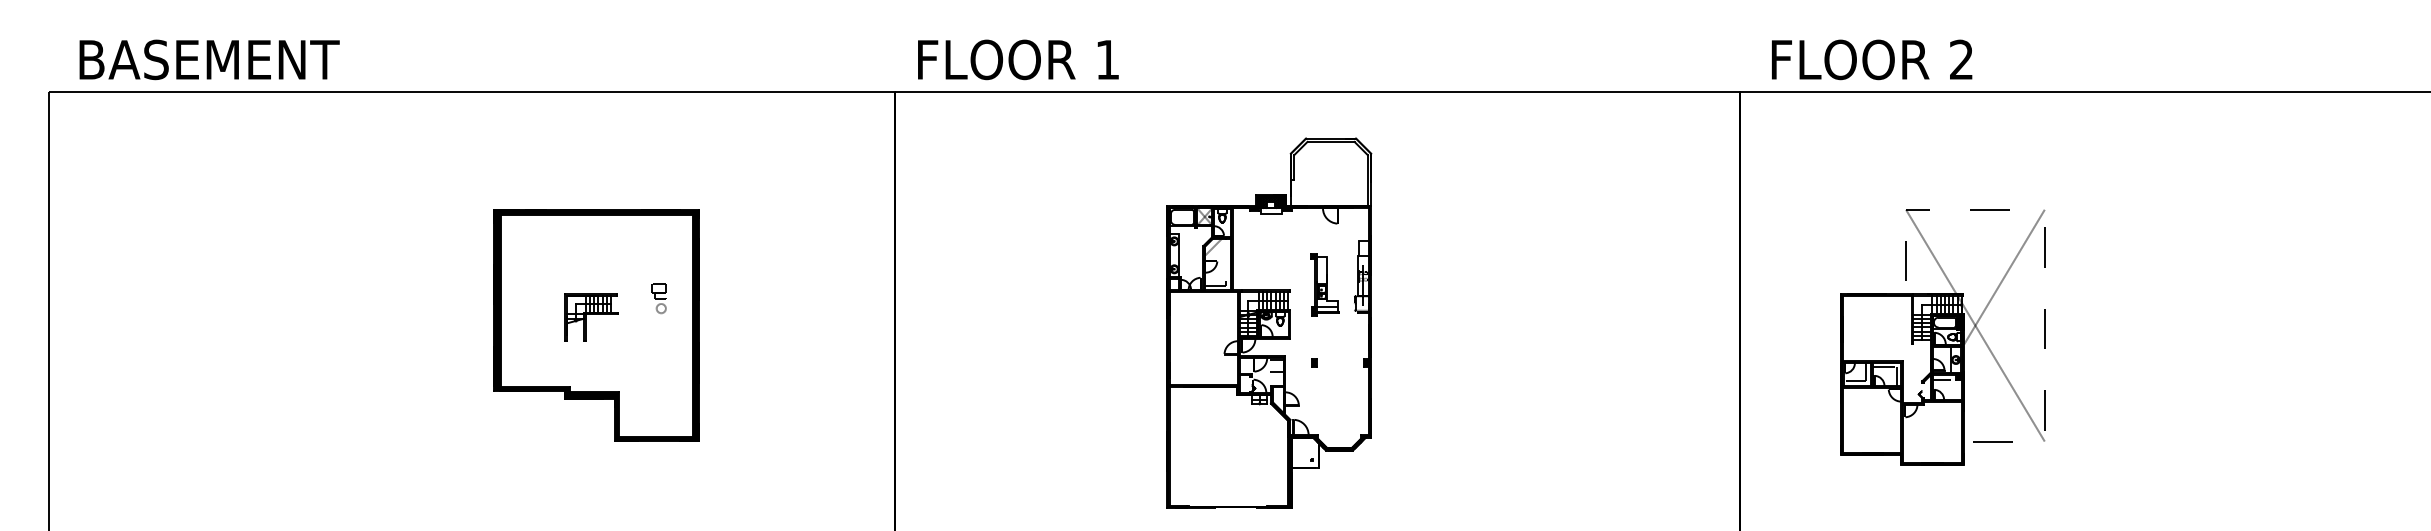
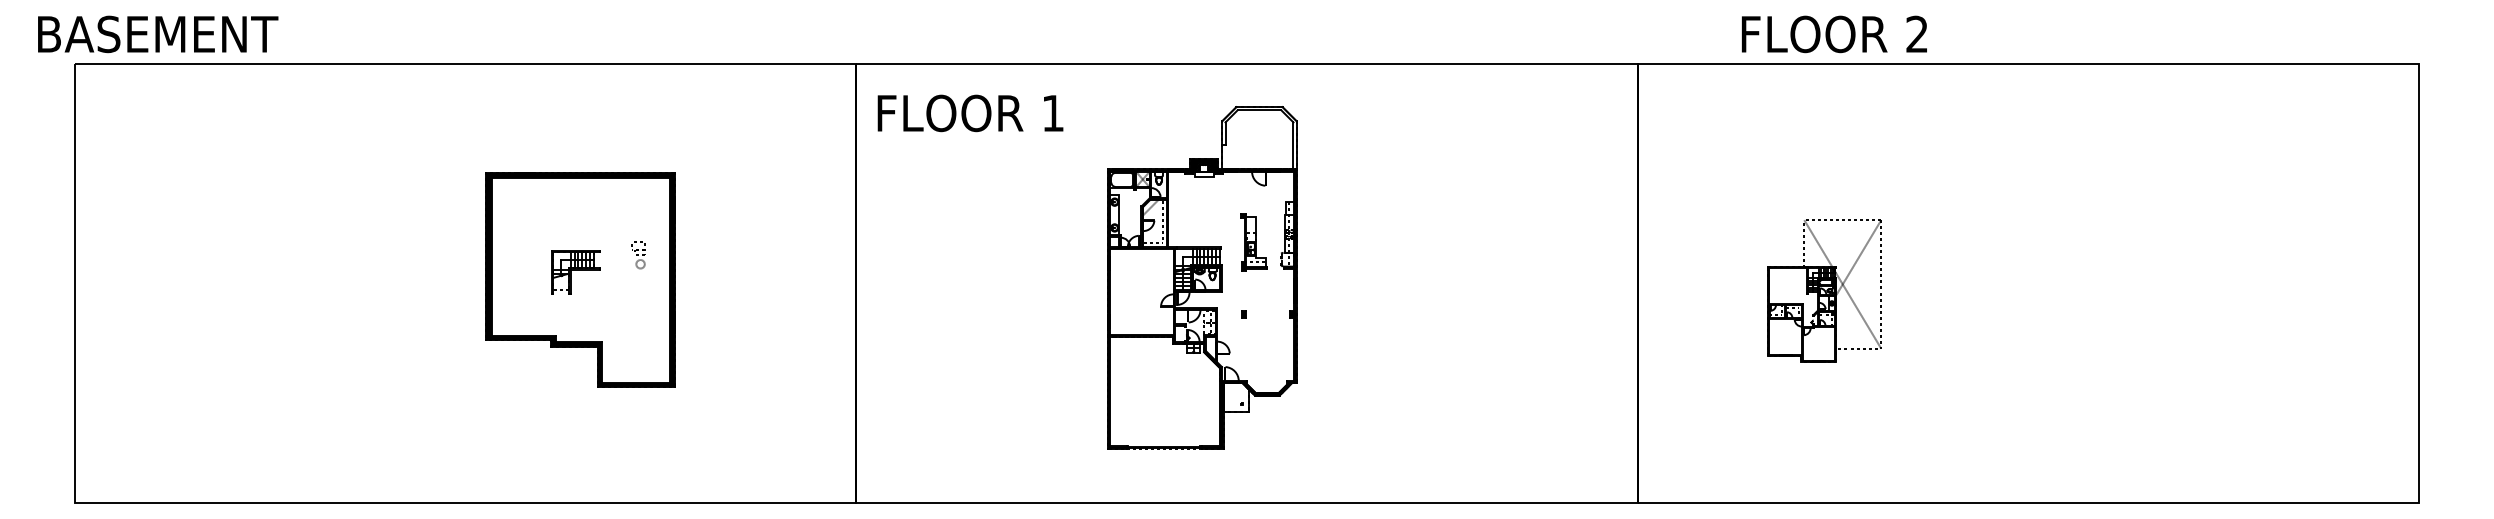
text: (210, 59) -> (158, 34), moved
text: (1018, 59) -> (970, 113), moved
text: (1872, 59) -> (1834, 34), moved
part: (1942, 336) -> (1824, 290), size x0.6

